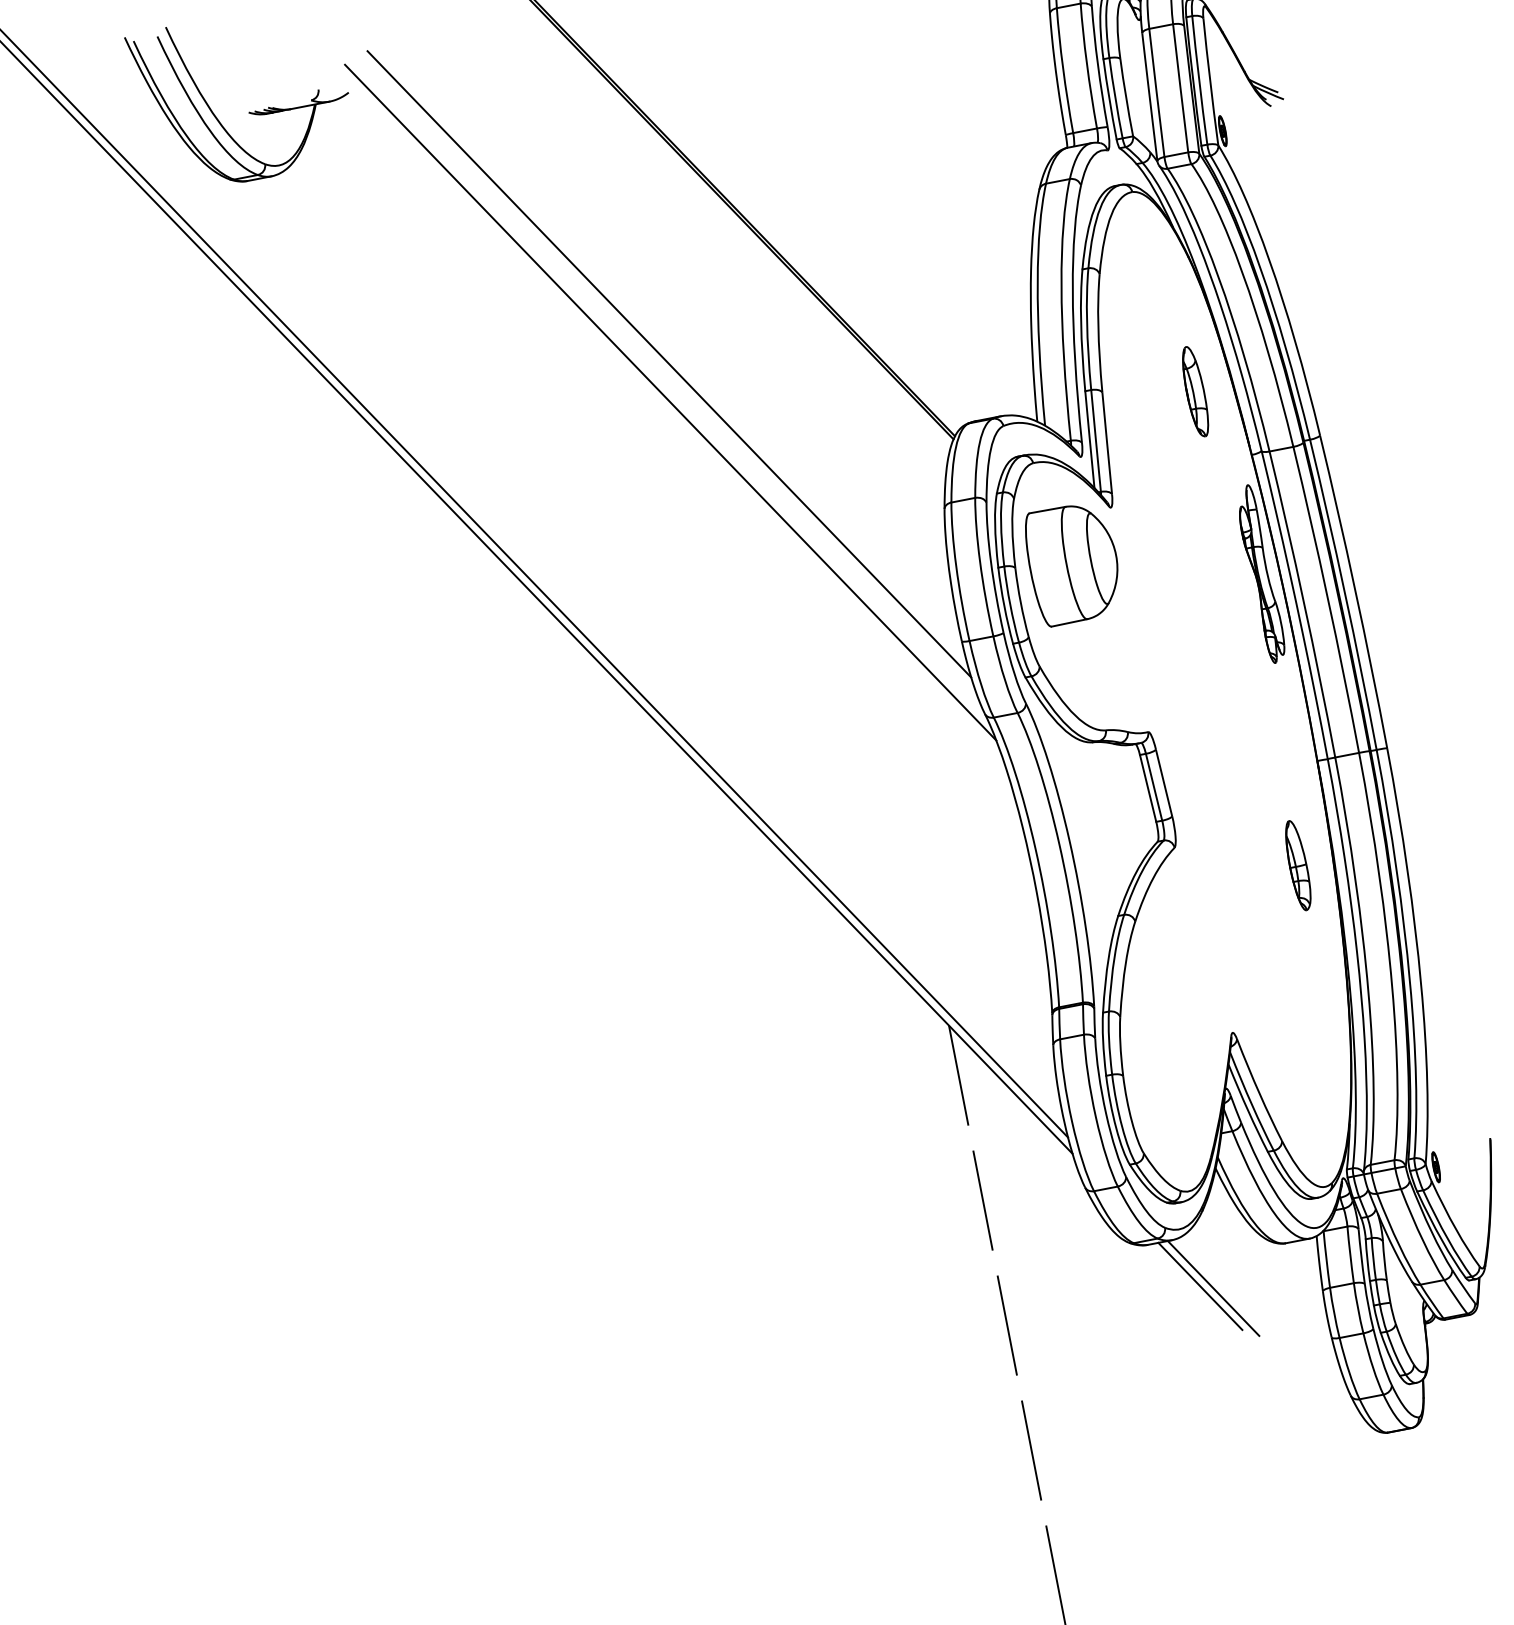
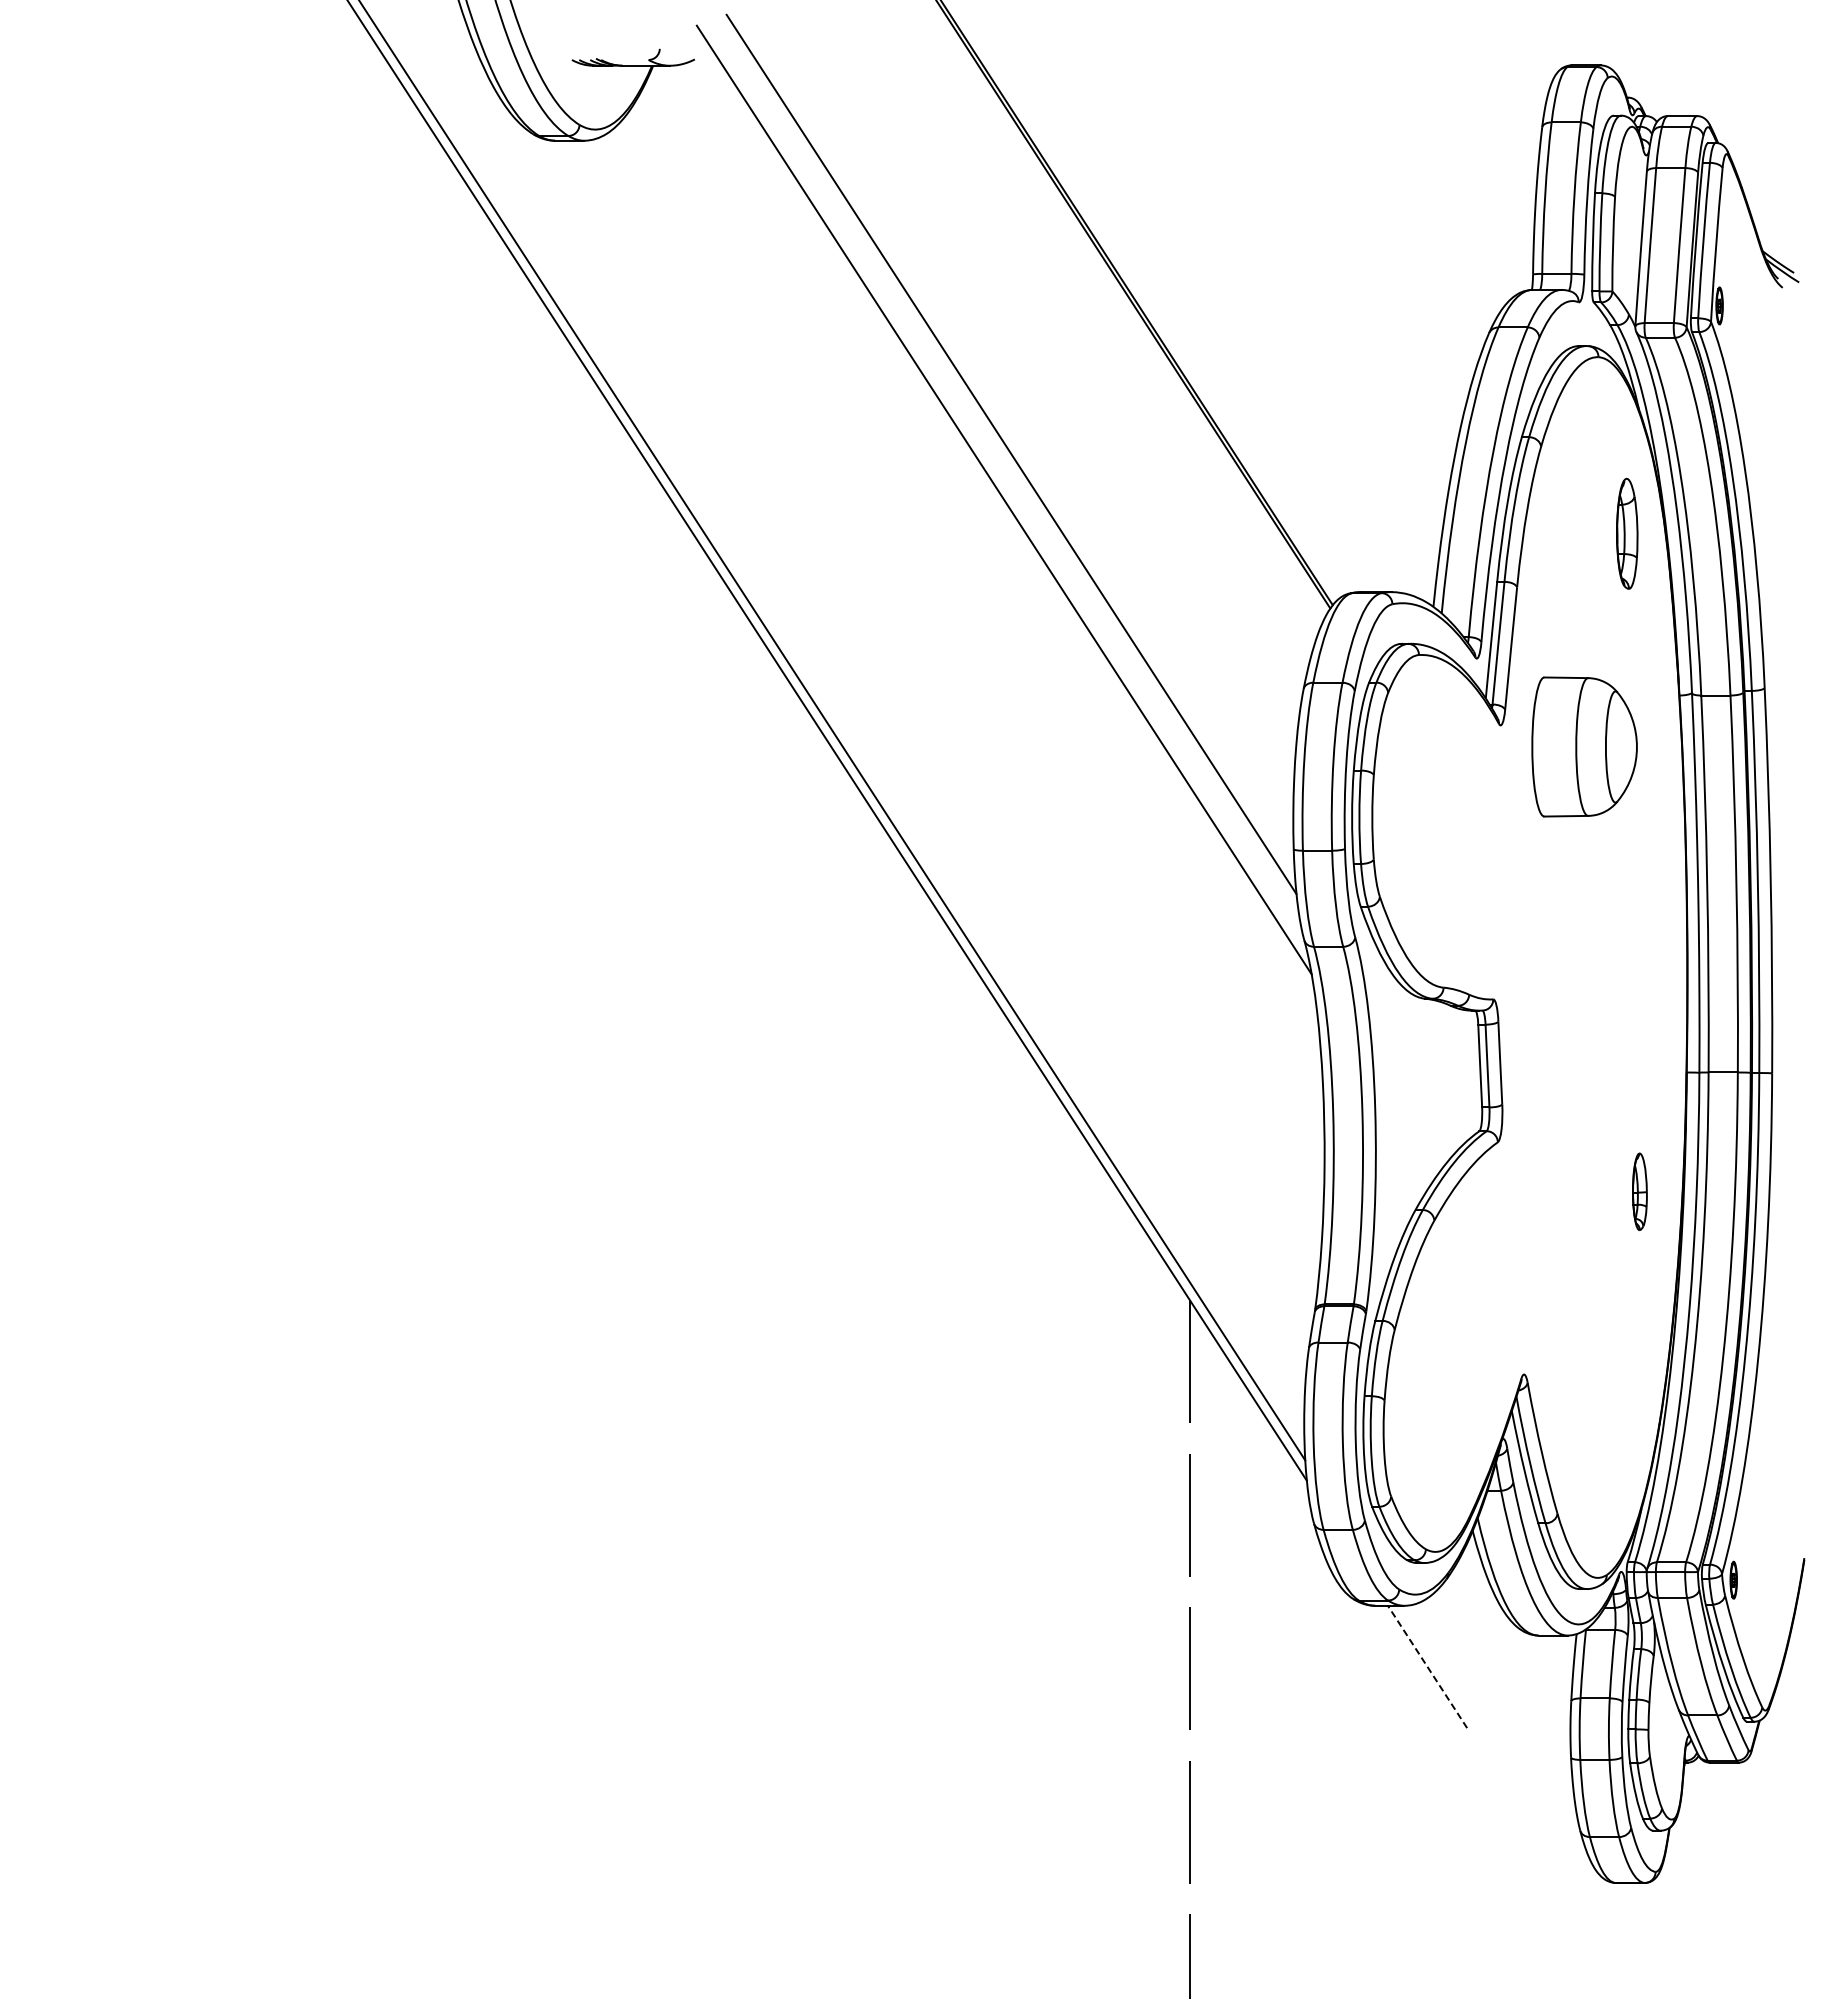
part: (1195, 391) -> (1627, 533), moved
part: (1073, 563) -> (1584, 746), moved
part: (1260, 574) -> (1662, 838), removed
part: (1297, 865) -> (1639, 1191), size x0.7
line: (1200, 1286) -> (1427, 1666), solid -> dashed
line: (1213, 1288) -> (1442, 1672), removed

